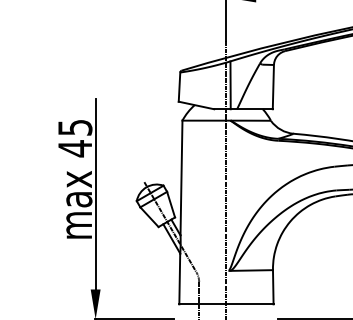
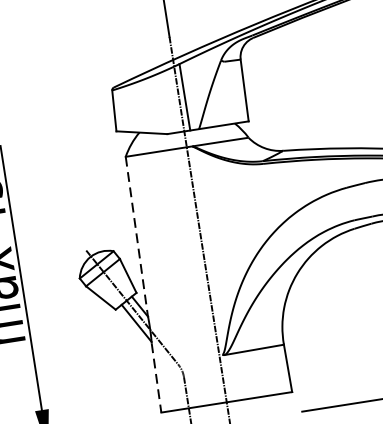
line: (181, 177) -> (136, 235), solid -> dashed
line: (179, 279) -> (156, 378), solid -> dashed

